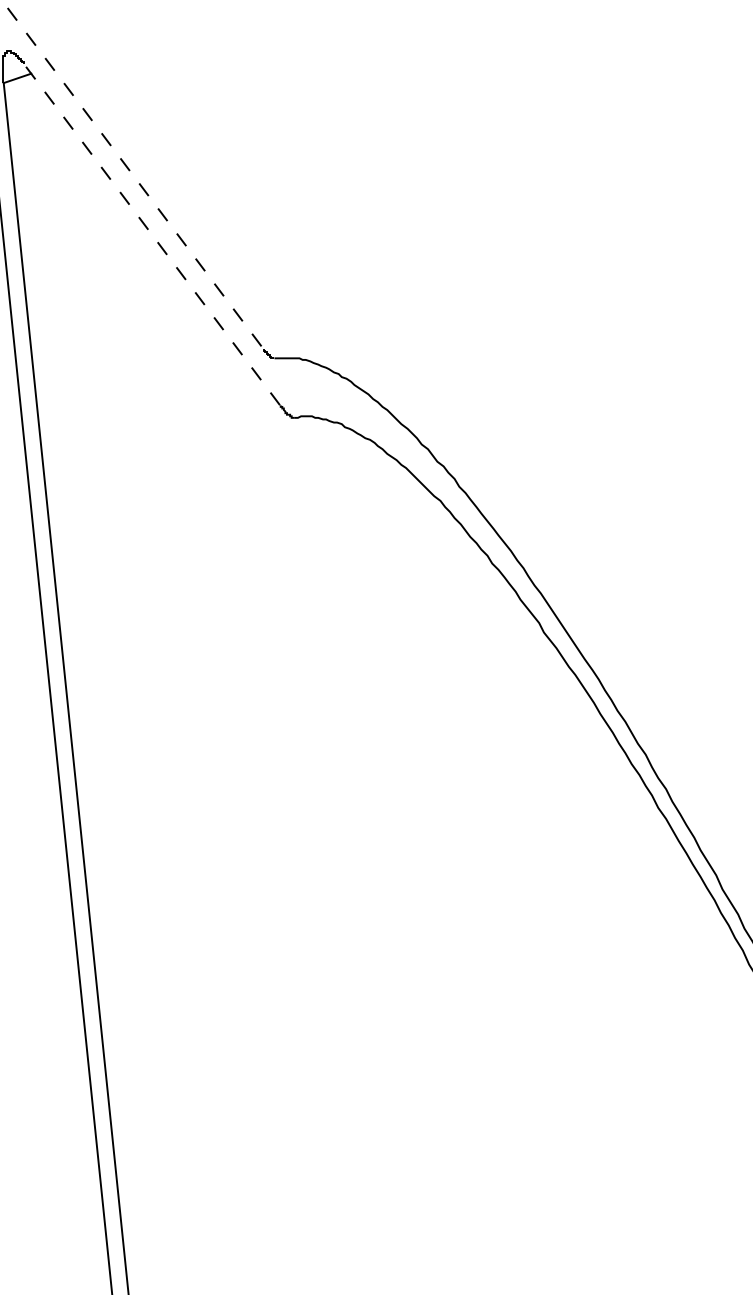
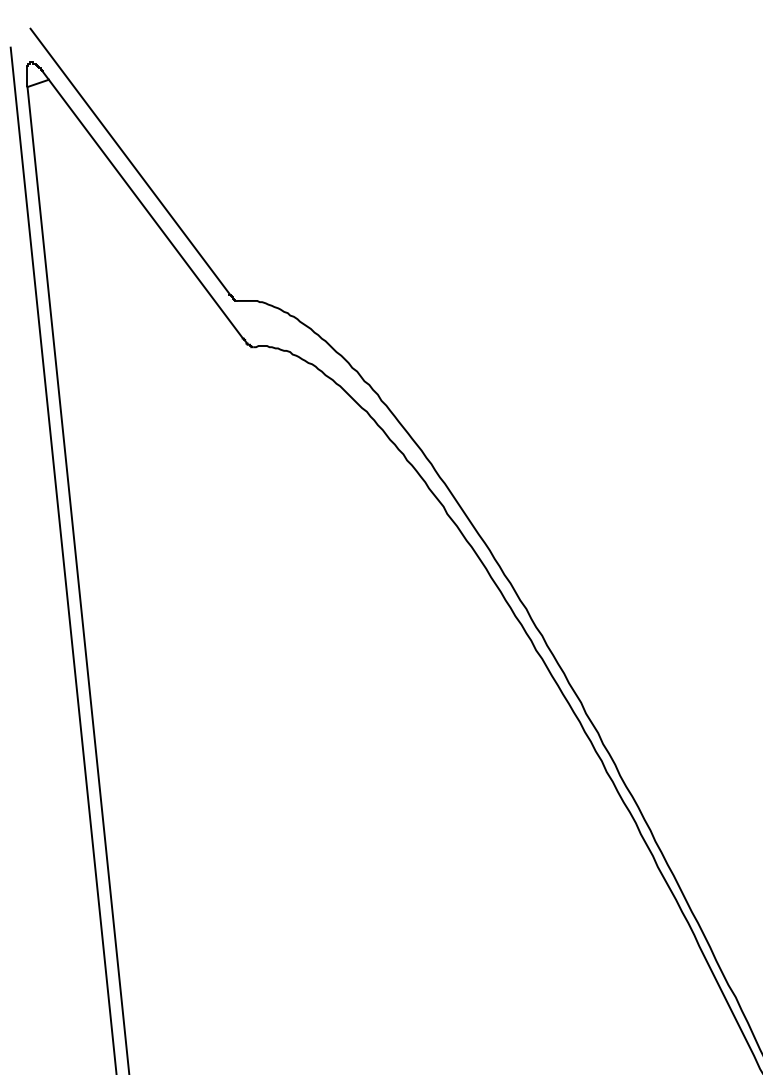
line: (136, 178) -> (130, 161), dashed -> solid
line: (151, 234) -> (142, 204), dashed -> solid

